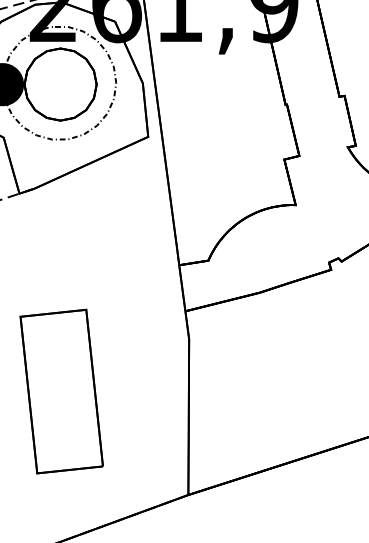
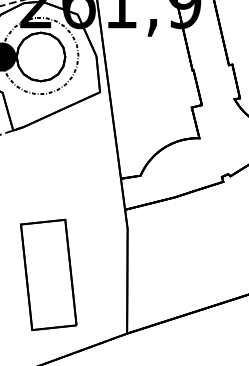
part: (61, 390) -> (48, 274), moved

